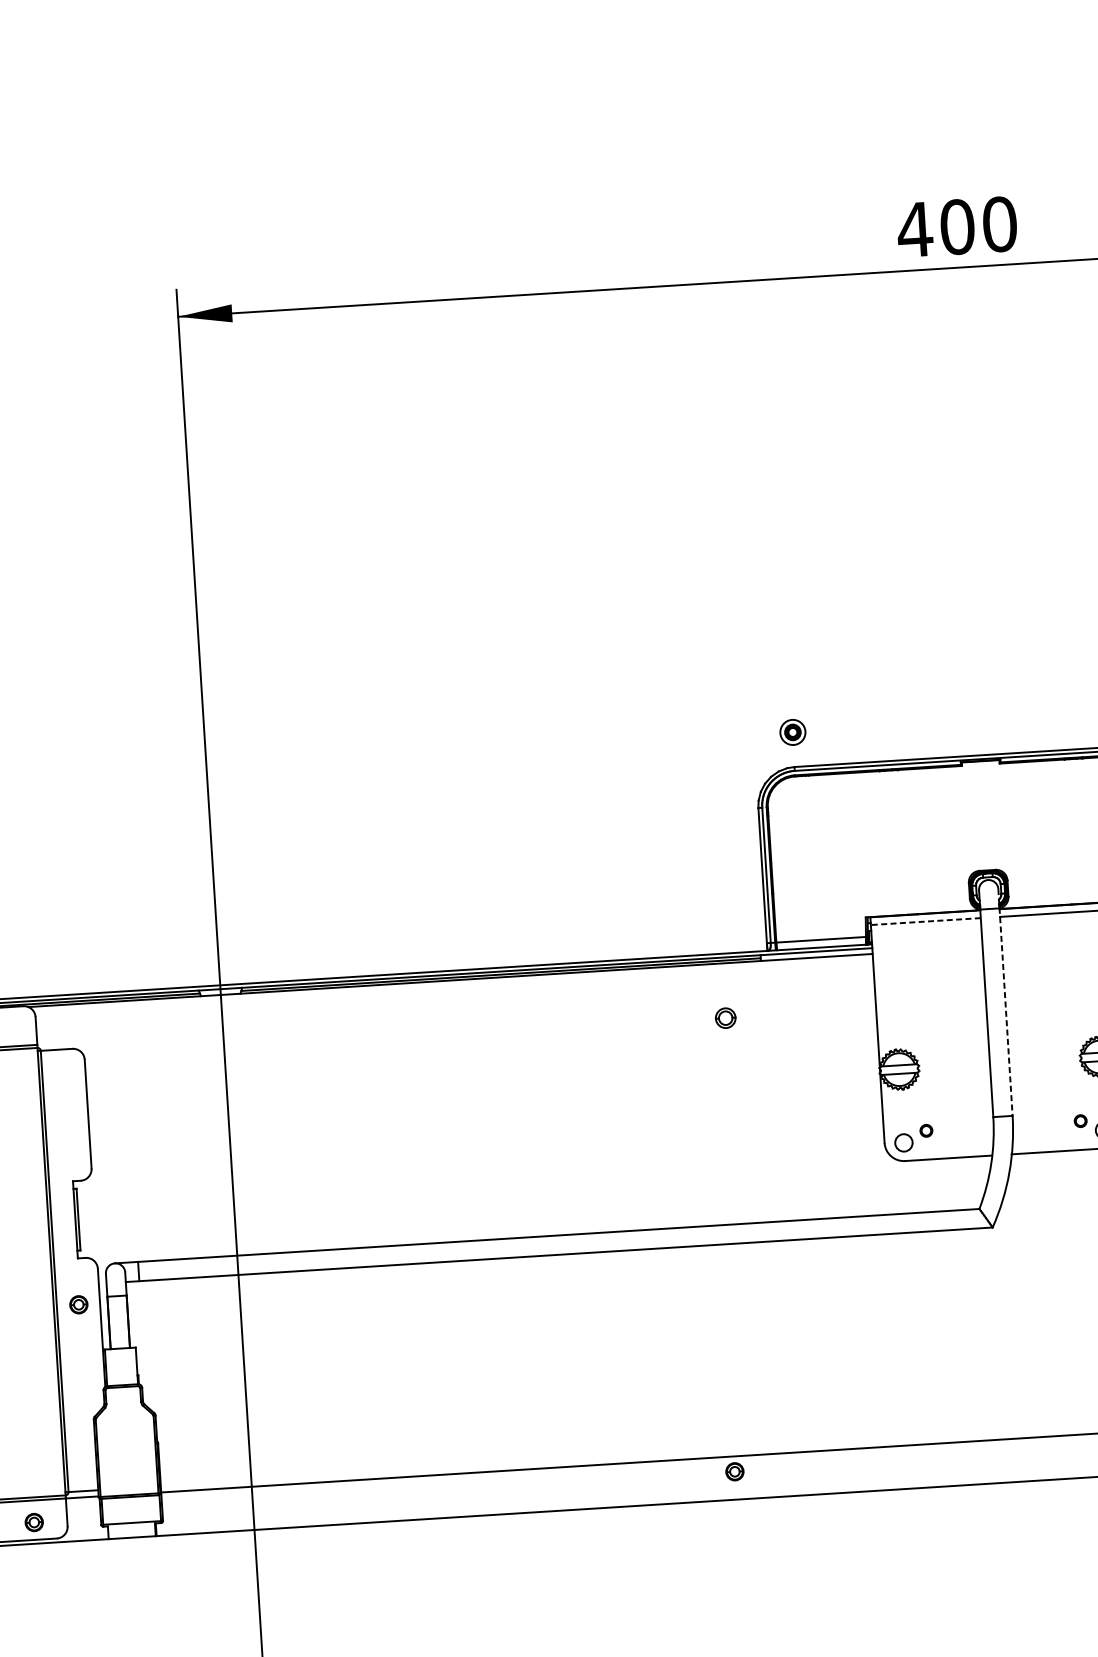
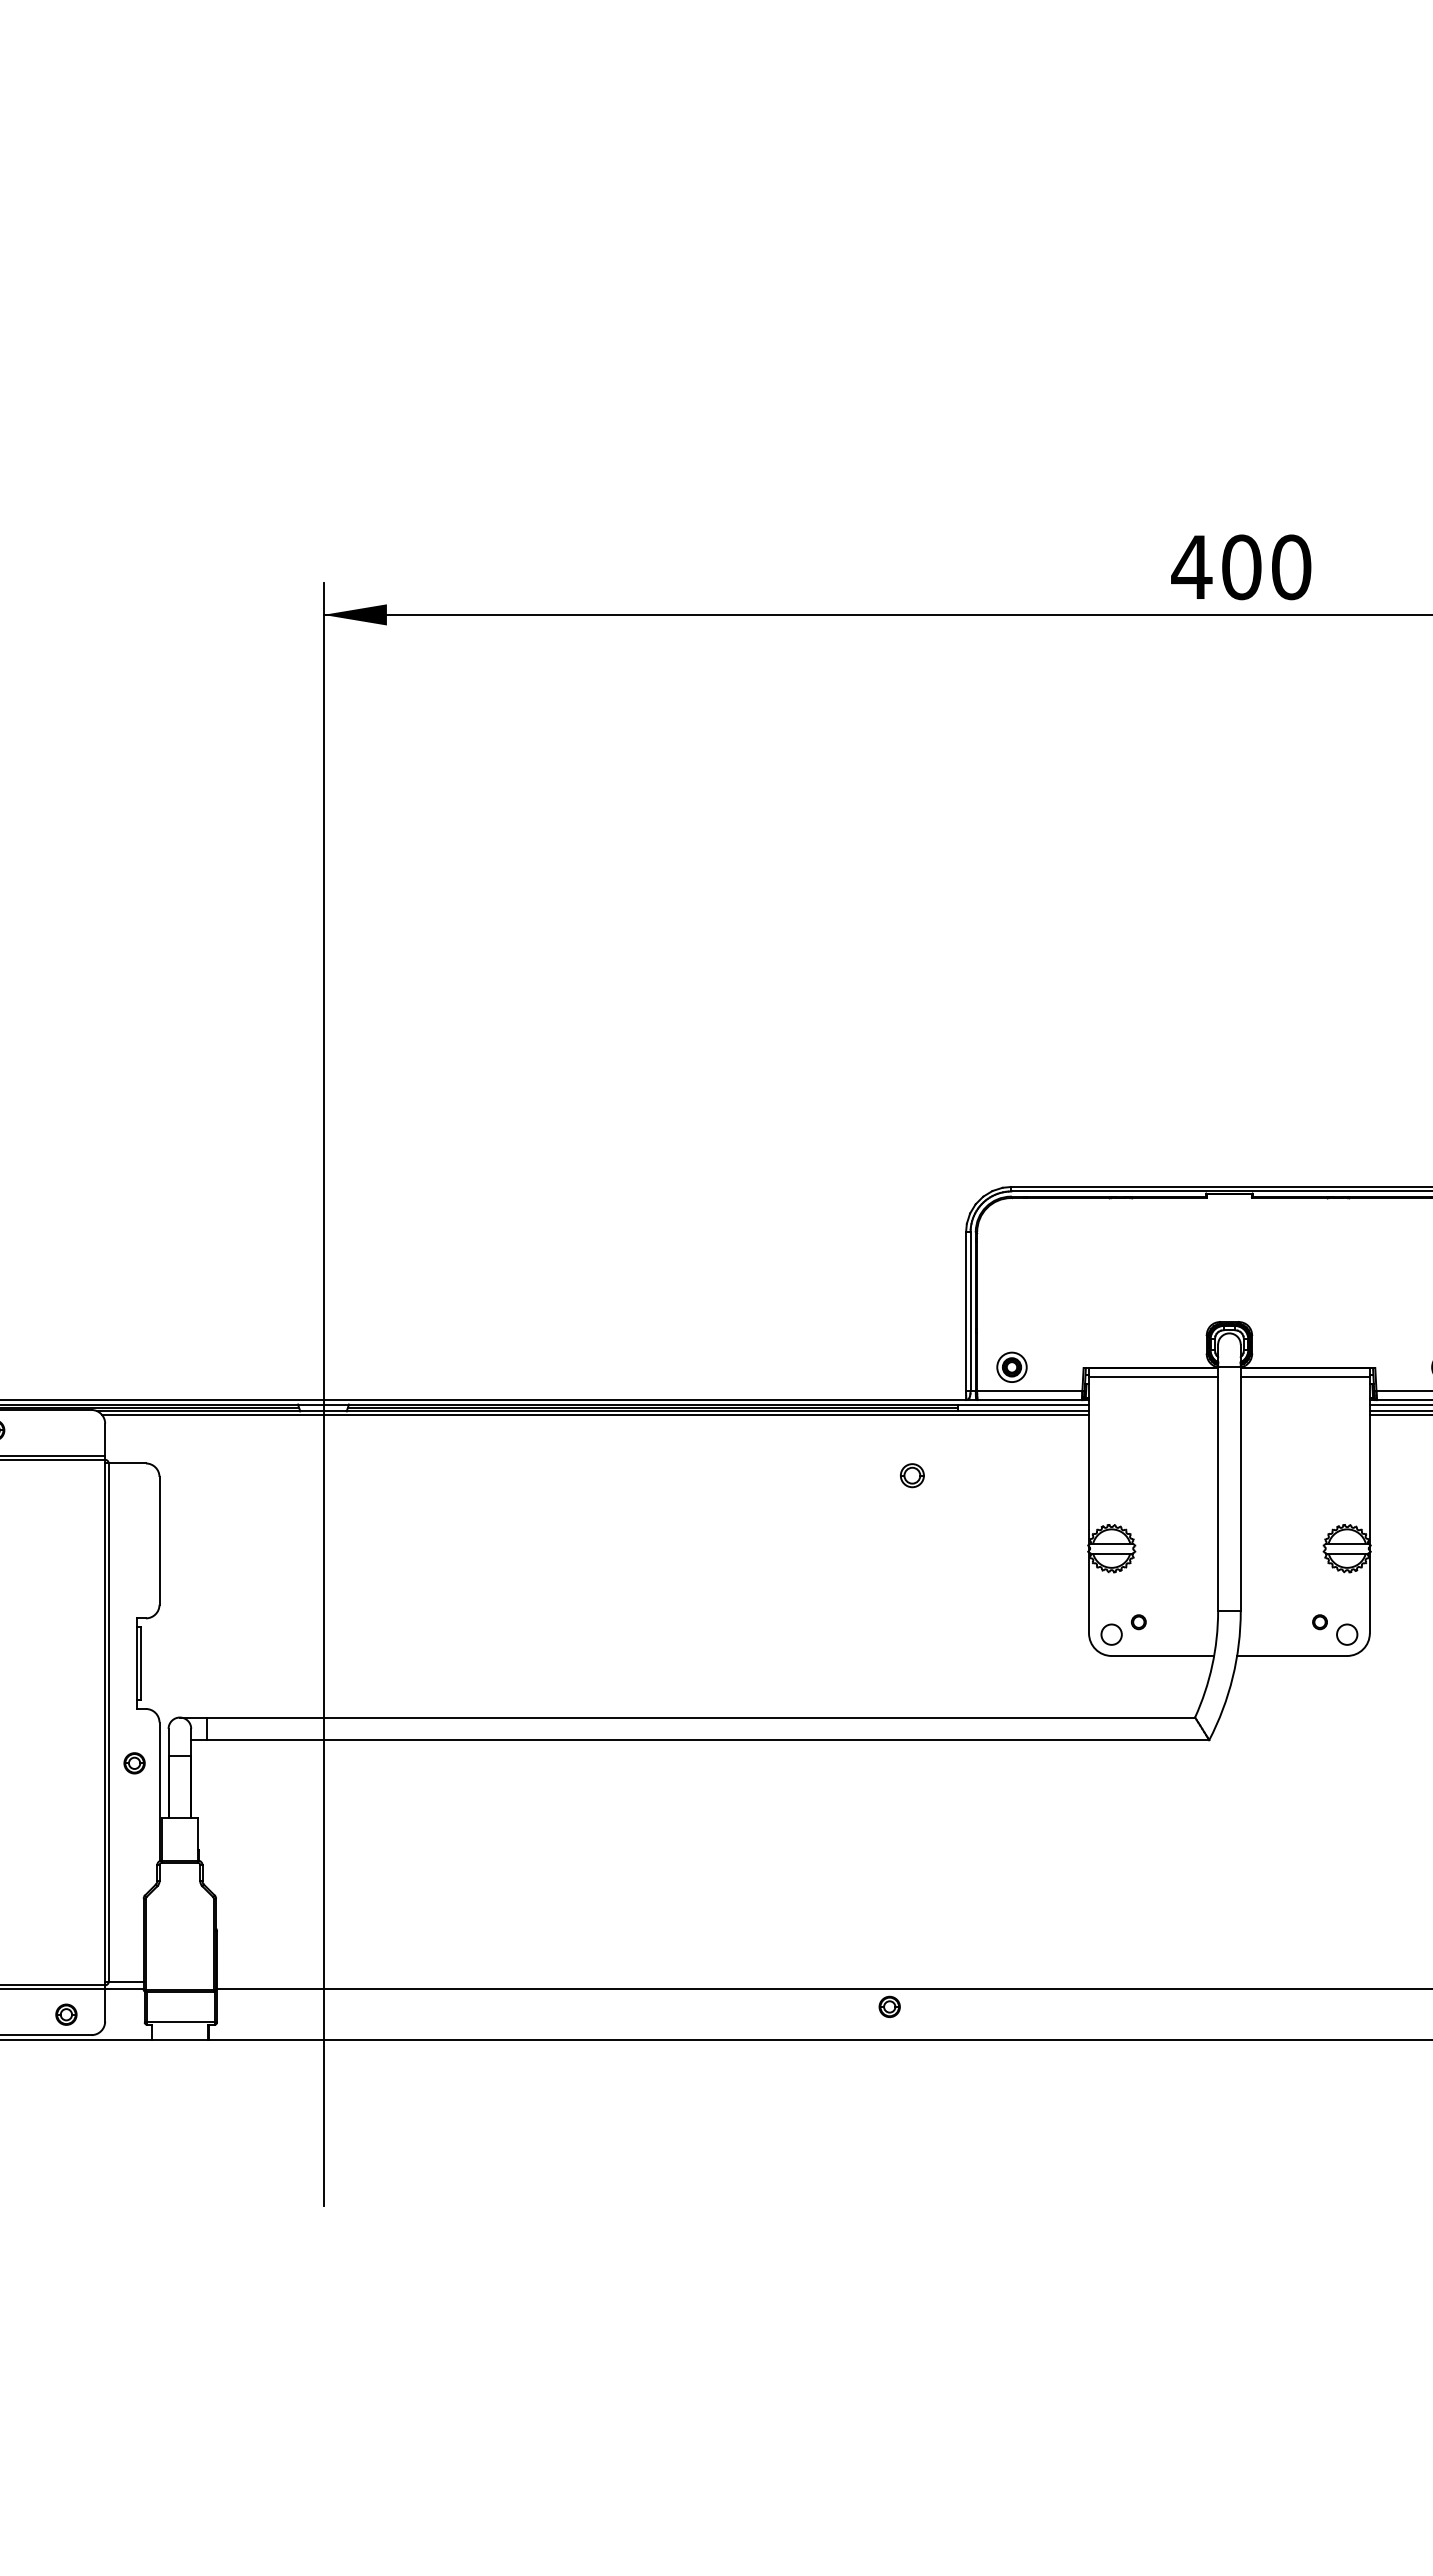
part: (792, 731) -> (1011, 1366), moved
line: (925, 921) -> (1153, 1377), dashed -> solid
line: (452, 983) -> (595, 1415), added
line: (1005, 1003) -> (1240, 1478), dashed -> solid

